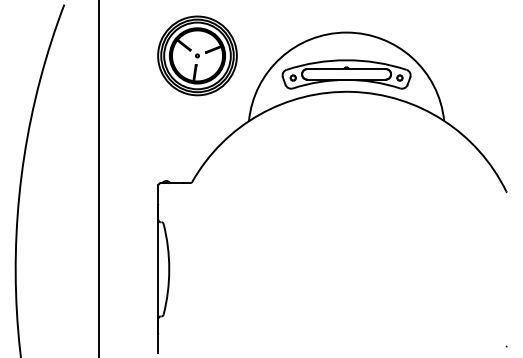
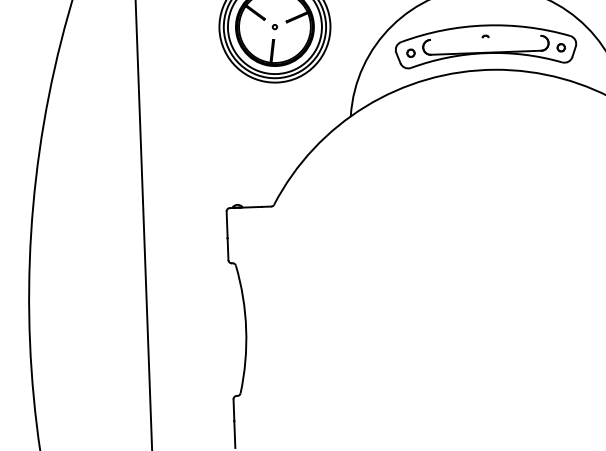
line: (346, 69) -> (485, 38), removed
line: (158, 269) -> (231, 329), removed

